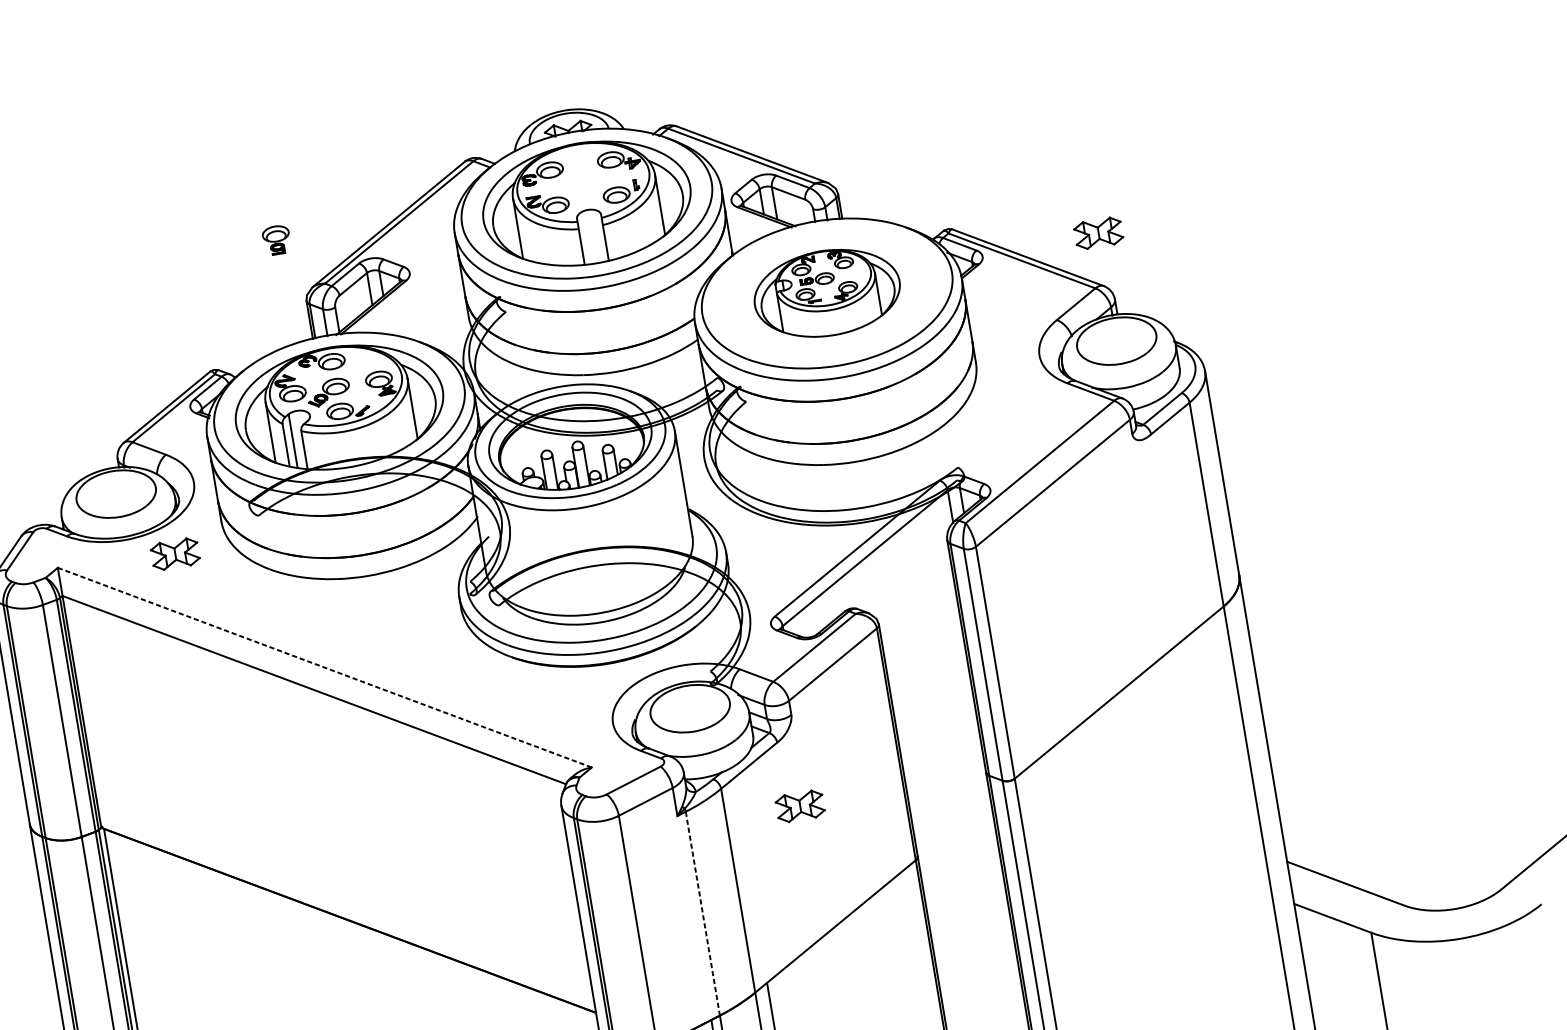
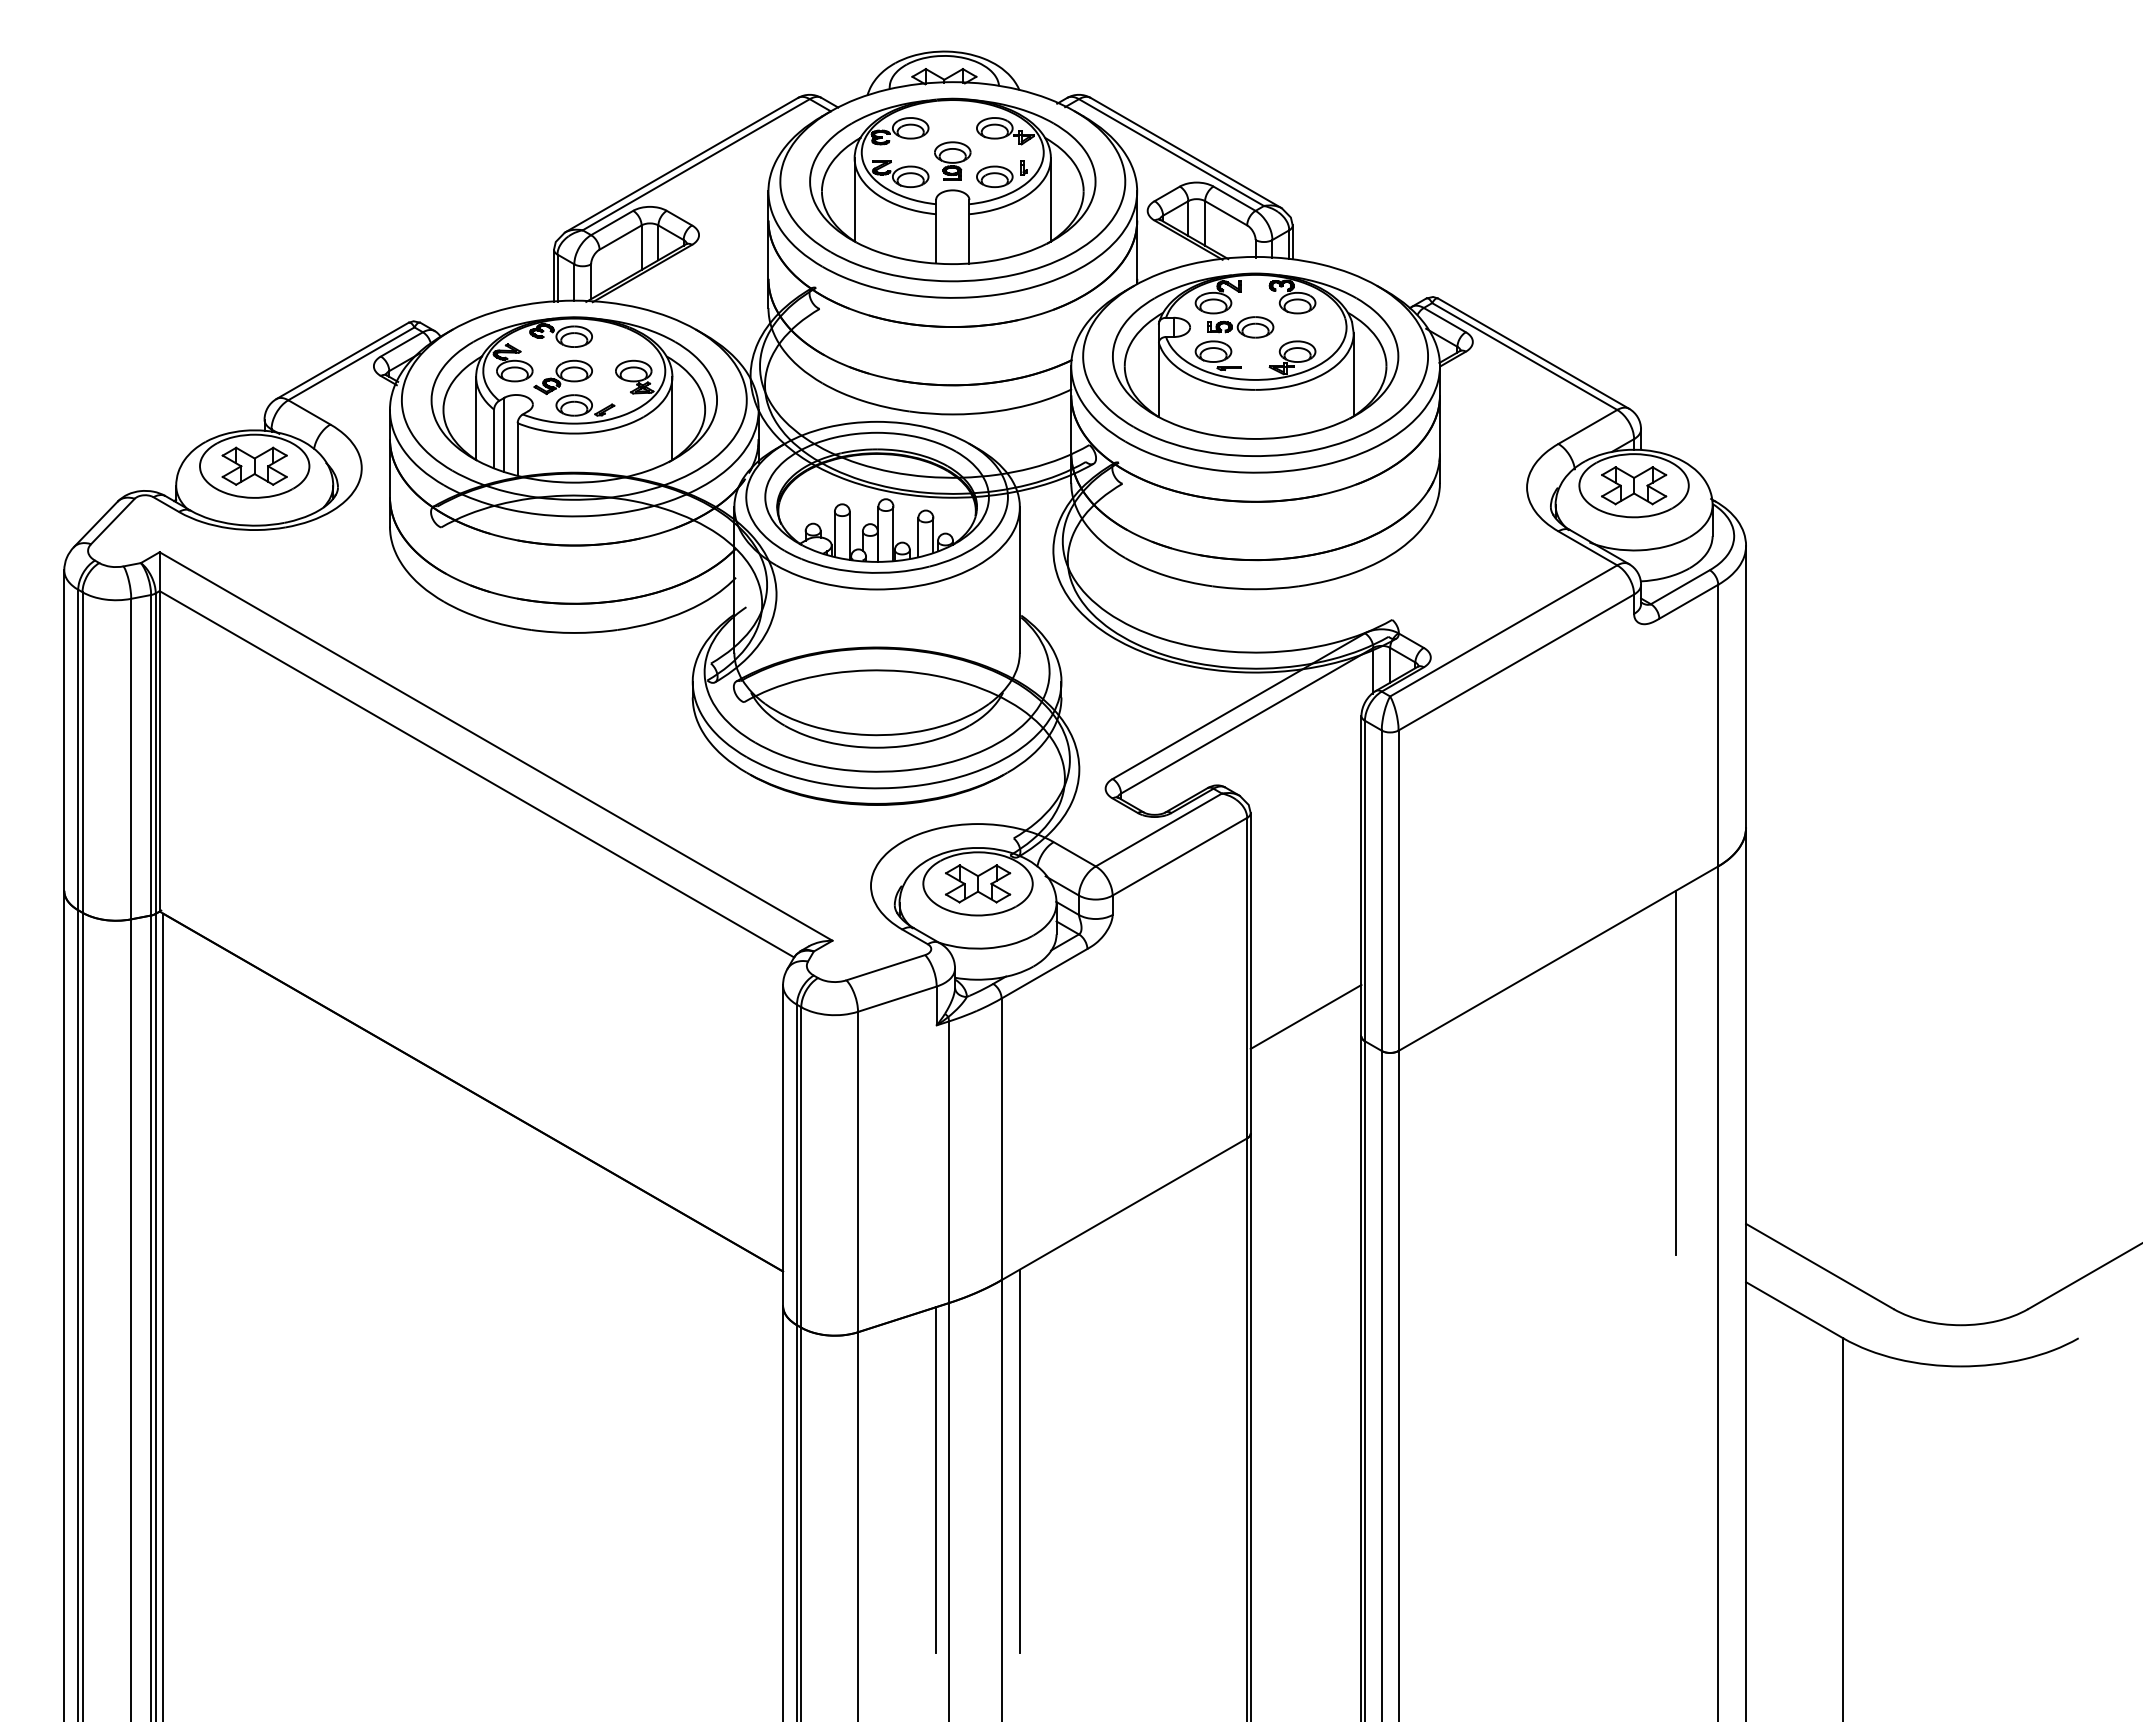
part: (1098, 233) -> (1634, 485), moved
part: (276, 239) -> (952, 160), moved
part: (827, 292) -> (1255, 355), size x1.43
part: (175, 553) -> (254, 465), moved
line: (324, 667) -> (495, 746), dashed -> solid
line: (1217, 760) -> (1675, 1072), added
line: (943, 765) -> (1305, 1016), added
part: (800, 806) -> (978, 883), moved
line: (702, 913) -> (948, 1162), dashed -> solid

